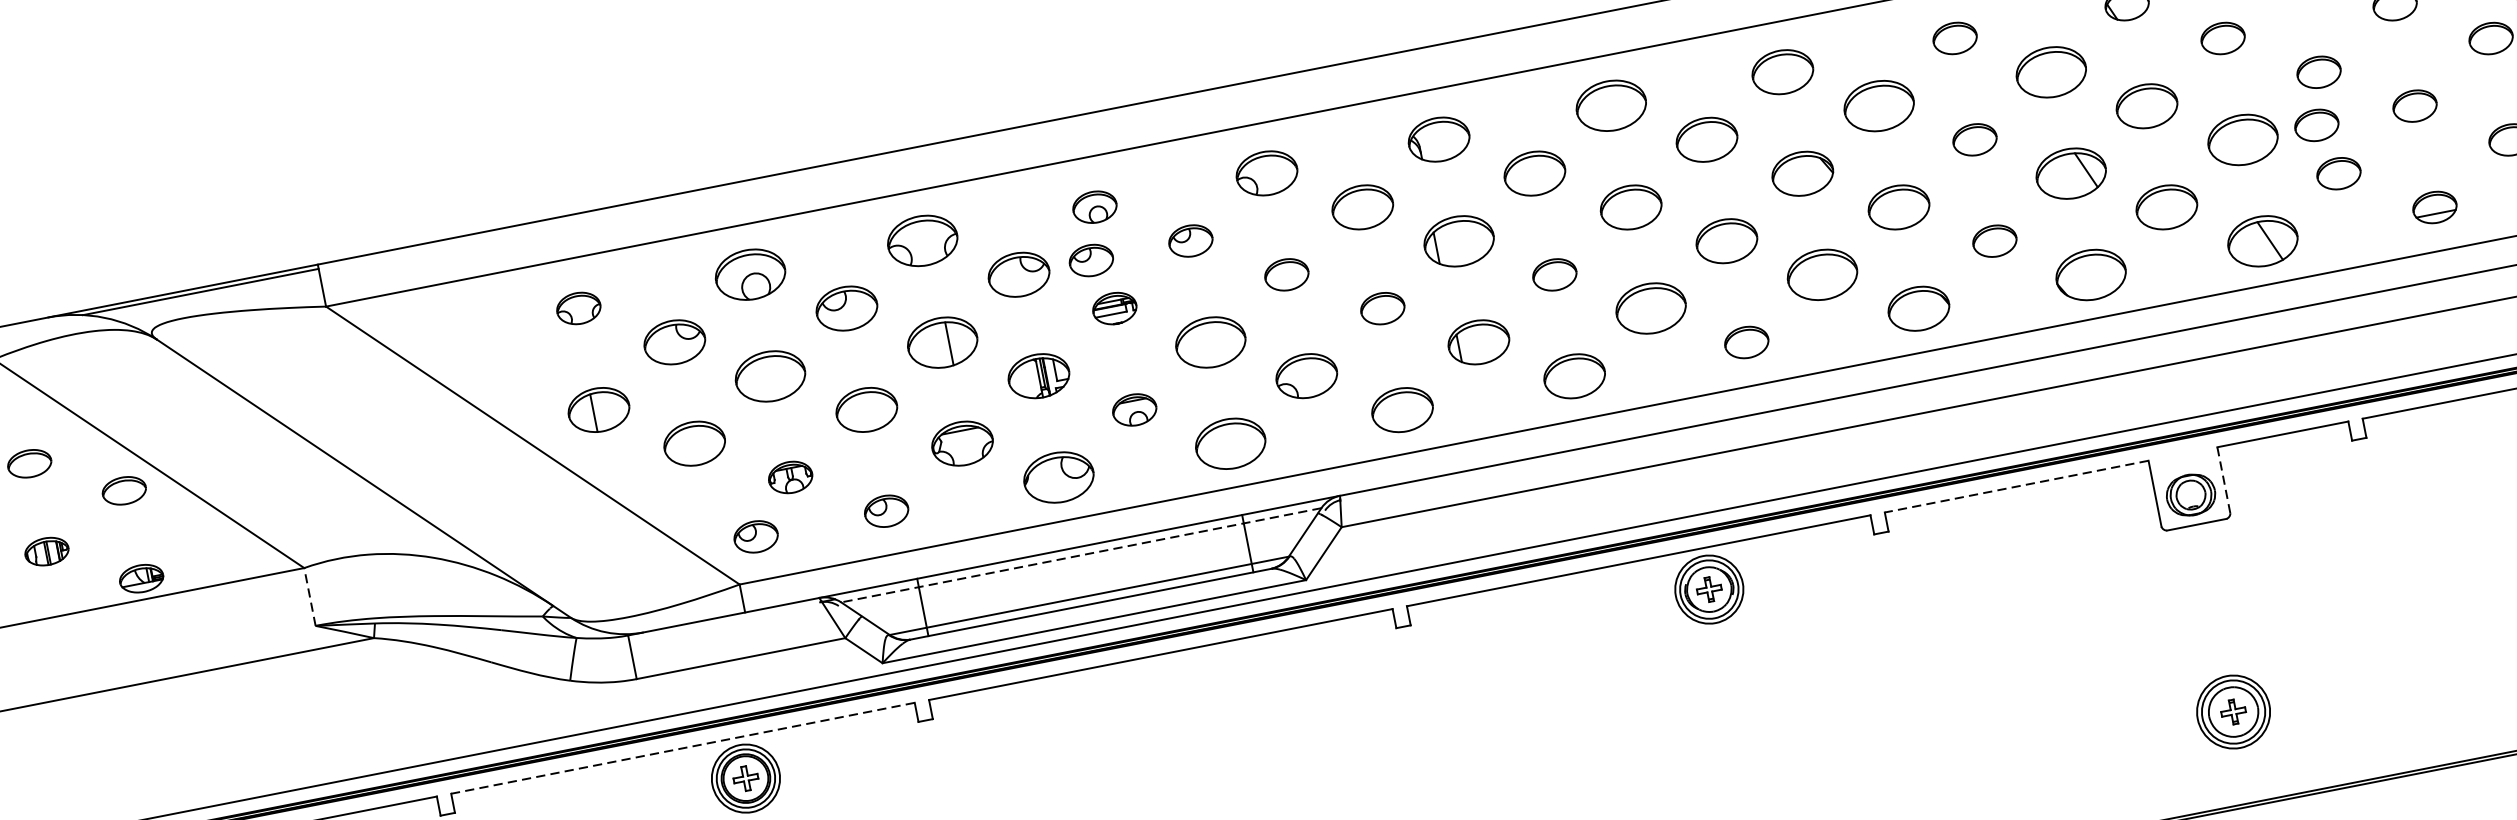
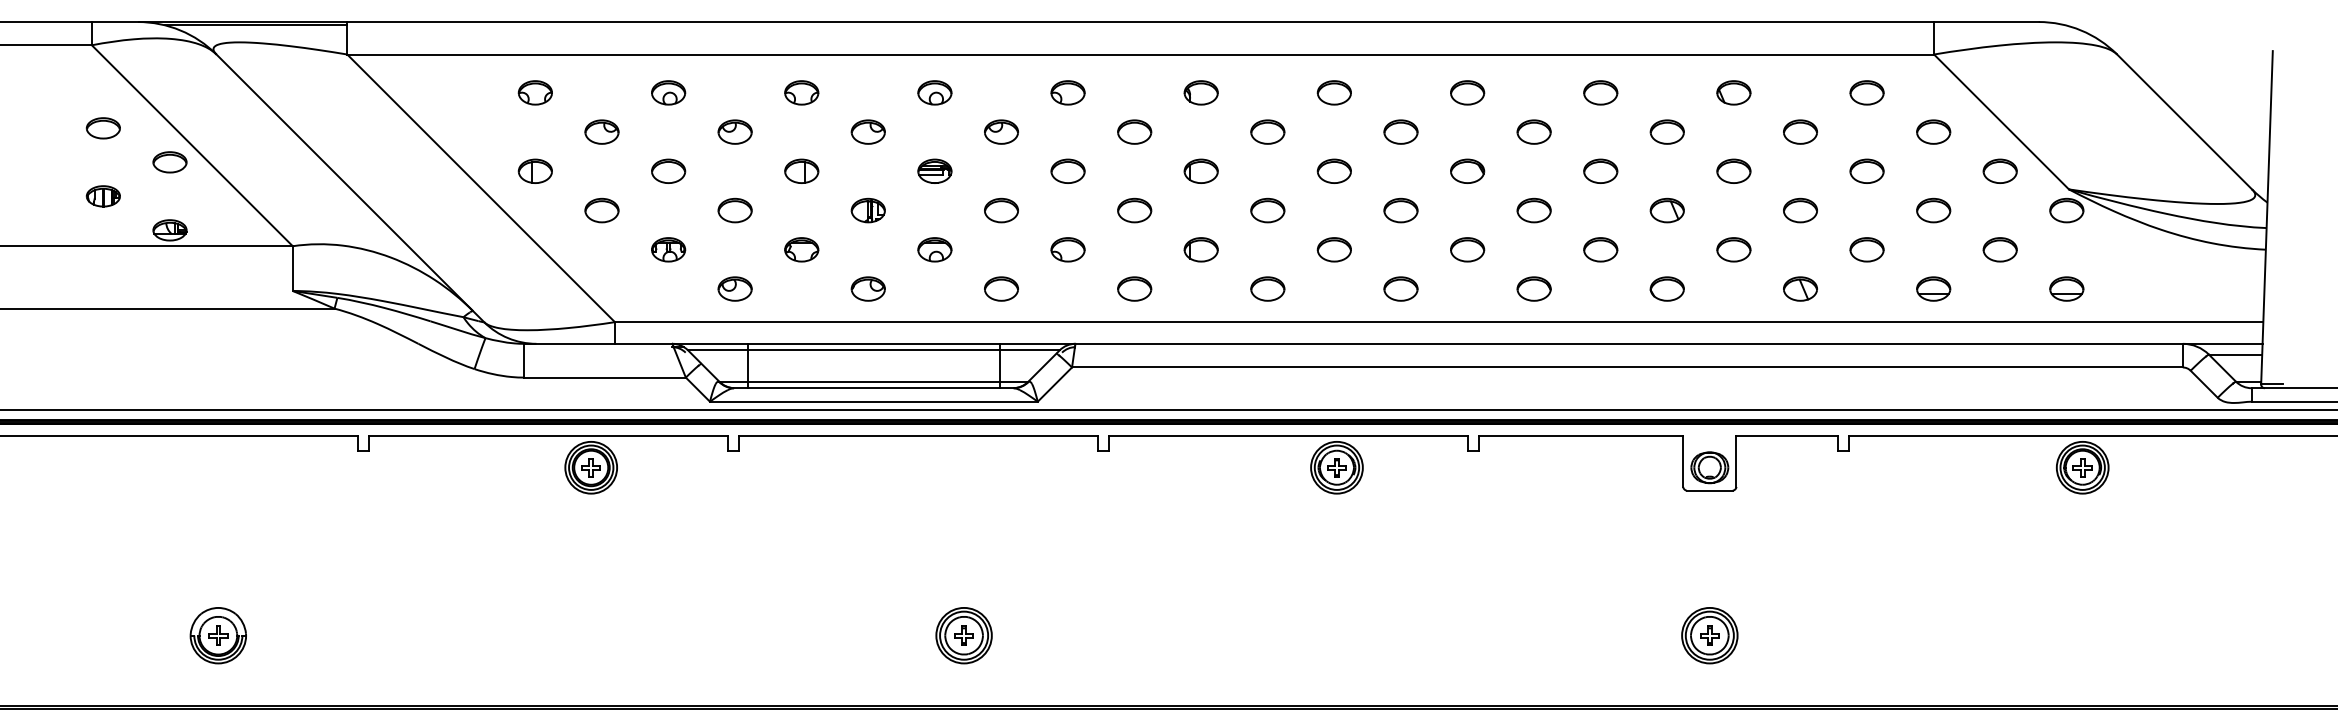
part: (1782, 71) -> (1467, 92), size x0.71
part: (2049, 71) -> (1666, 131), size x0.62
part: (1609, 105) -> (1333, 92), size x0.62
part: (1878, 105) -> (1533, 131), size x0.62
part: (2146, 105) -> (1733, 170), size x0.71
part: (2316, 125) -> (1857, 210), removed
part: (1437, 139) -> (1200, 92), size x0.71
part: (1706, 139) -> (1400, 131), size x0.71
part: (2242, 139) -> (1800, 210), size x0.62
part: (1534, 172) -> (1267, 131), size x0.71
part: (1802, 172) -> (1467, 170), size x0.71
part: (1266, 173) -> (1067, 92), size x0.71
part: (2069, 173) -> (1666, 210), size x0.62
part: (1362, 206) -> (1134, 131), size x0.71
part: (1629, 206) -> (1333, 170), size x0.71
part: (1898, 207) -> (1533, 210), size x0.71
part: (2166, 207) -> (1733, 249), size x0.71
part: (922, 240) -> (801, 92), size x0.62
part: (1457, 240) -> (1200, 170), size x0.62
part: (2262, 240) -> (1800, 288), size x0.62
part: (1726, 241) -> (1400, 210), size x0.71
part: (1091, 259) -> (924, 131), removed
part: (750, 274) -> (668, 92), size x0.62
part: (1017, 274) -> (867, 131), size x0.71
part: (1822, 274) -> (1467, 249), size x0.62
part: (2089, 274) -> (1666, 288), size x0.62
part: (845, 307) -> (734, 131), size x0.71
part: (1649, 308) -> (1333, 249), size x0.62
part: (1917, 308) -> (1533, 288), size x0.71
part: (673, 341) -> (601, 131), size x0.71
part: (942, 341) -> (801, 170), size x0.62
part: (1210, 342) -> (1001, 210), size x0.62
part: (1477, 342) -> (1200, 249), size x0.71
part: (770, 375) -> (668, 170), size x0.62
part: (1305, 375) -> (1067, 249), size x0.71
part: (1574, 375) -> (1267, 288), size x0.71
part: (1037, 376) -> (867, 210), size x0.71
part: (597, 408) -> (534, 170), size x0.71
part: (865, 409) -> (734, 210), size x0.71
part: (1402, 409) -> (1134, 288), size x0.71
part: (694, 443) -> (601, 210), size x0.71
part: (962, 443) -> (801, 249), size x0.71
part: (1230, 443) -> (1001, 288), size x0.62
part: (1057, 477) -> (867, 288), size x0.62
line: (2223, 480) -> (1736, 461), dashed -> solid
line: (2015, 486) -> (1580, 435), dashed -> solid
part: (755, 536) -> (633, 288), removed
line: (1080, 555) -> (873, 350), dashed -> solid
line: (309, 596) -> (292, 268), dashed -> solid
line: (682, 747) -> (548, 435), dashed -> solid

